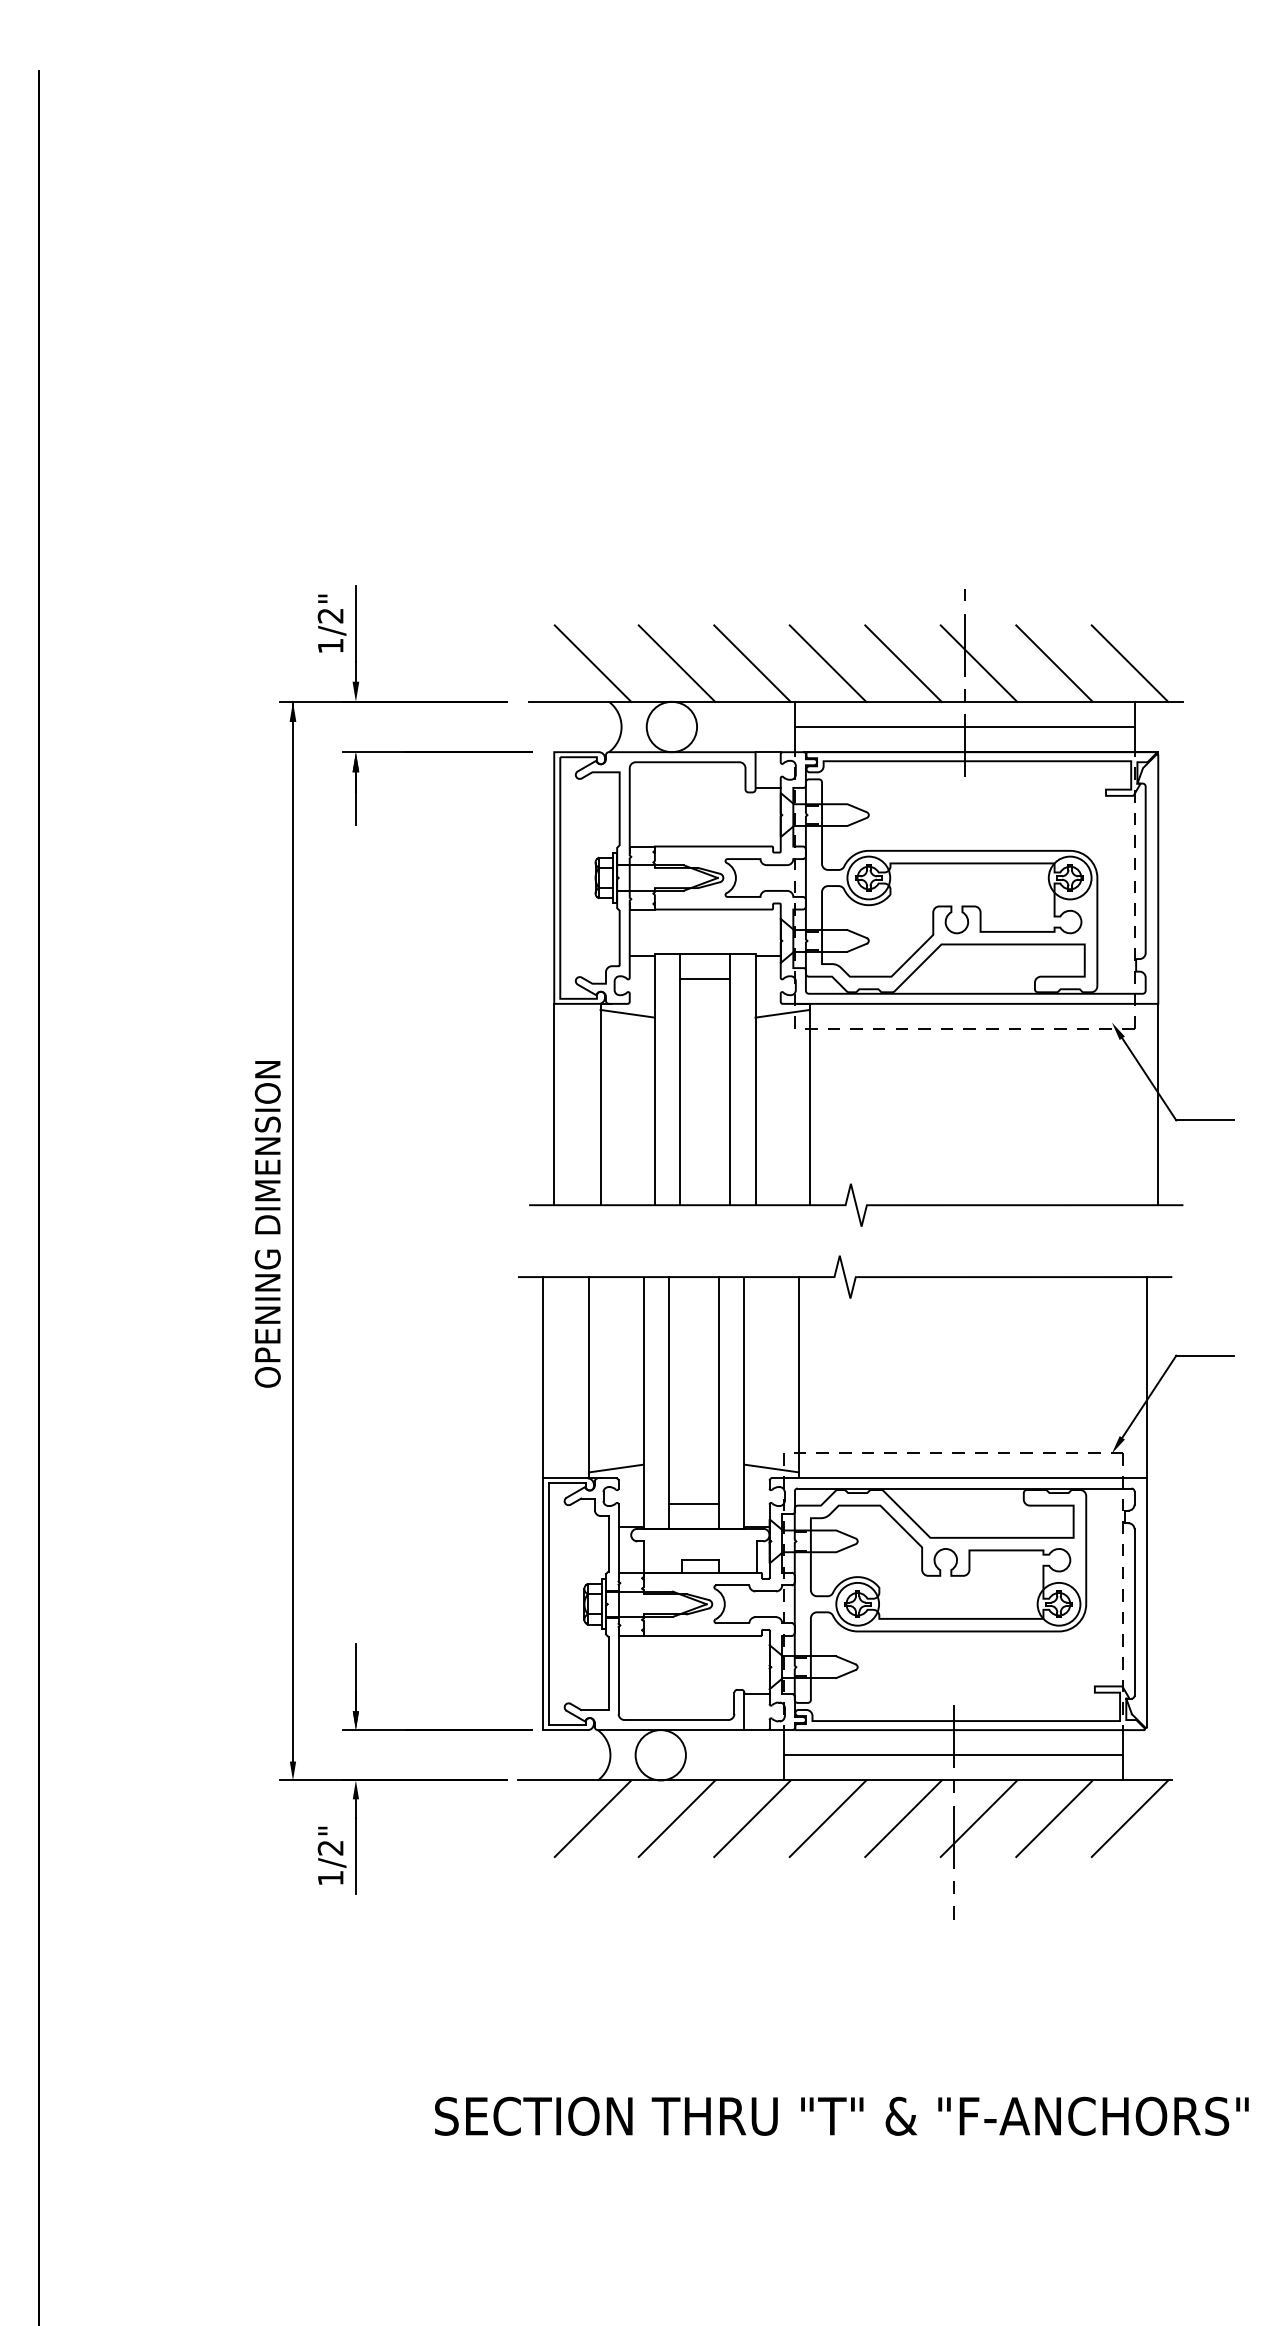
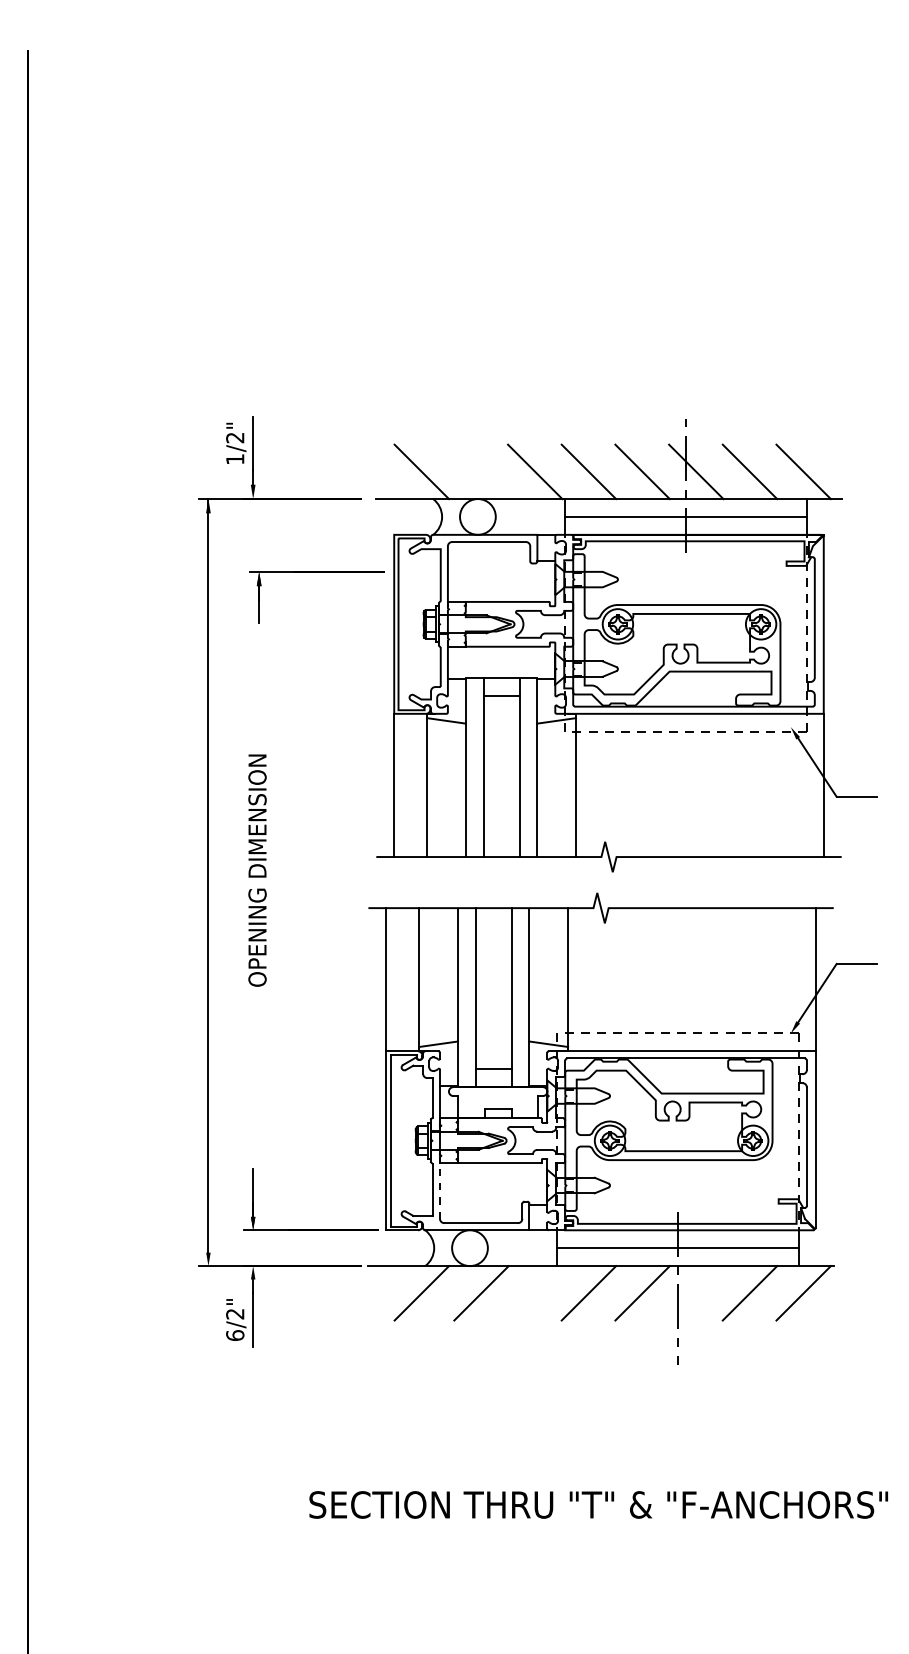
line: (676, 663) -> (481, 471), removed
part: (436, 753) -> (316, 572), moved
text: (267, 1224) -> (257, 870), moved
line: (619, 1669) -> (440, 1187), solid -> dashed
line: (752, 1818) -> (535, 1293), removed
line: (979, 1818) -> (696, 1293), removed
text: (331, 1878) -> (235, 1335), 1/2" -> 6/2"

